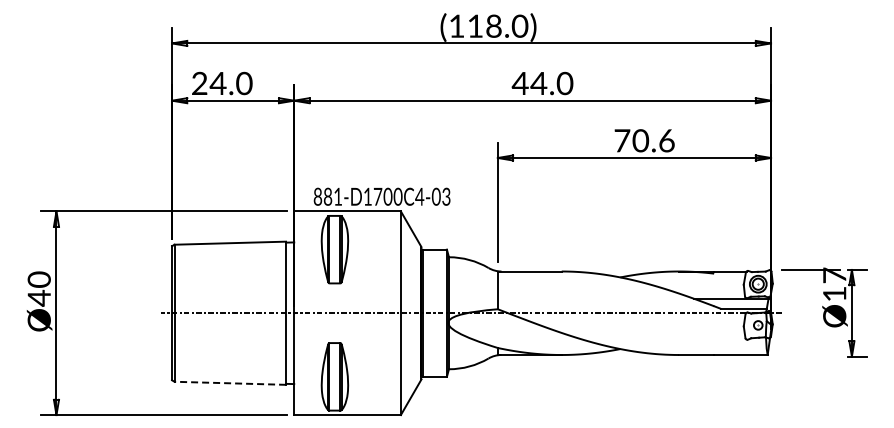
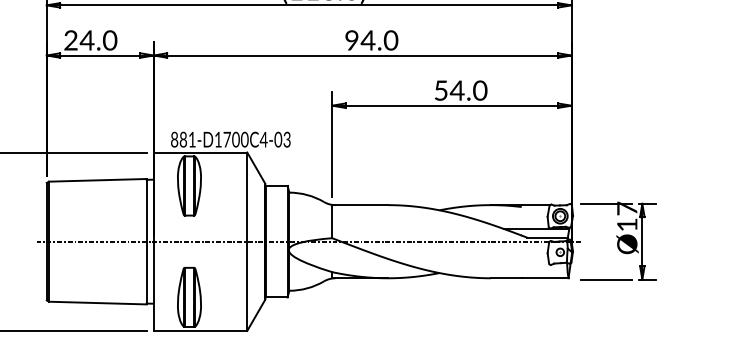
text: (519, 82) -> (351, 39), 44.0 -> 94.0
text: (644, 140) -> (460, 90), 70.6 -> 54.0
line: (810, 356) -> (606, 279), added
line: (230, 383) -> (97, 303), dashed -> solid

